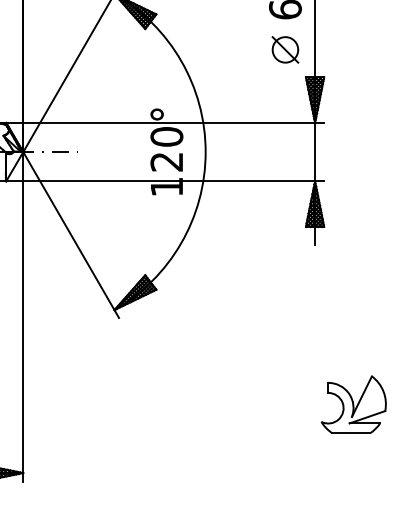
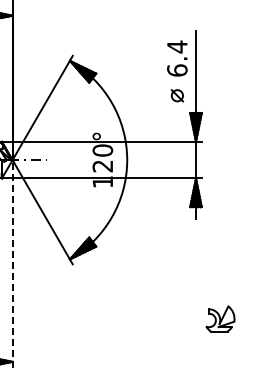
part: (285, 49) -> (177, 95), size x0.7
line: (23, 316) -> (12, 263), solid -> dashed
part: (354, 404) -> (220, 318), size x0.7

